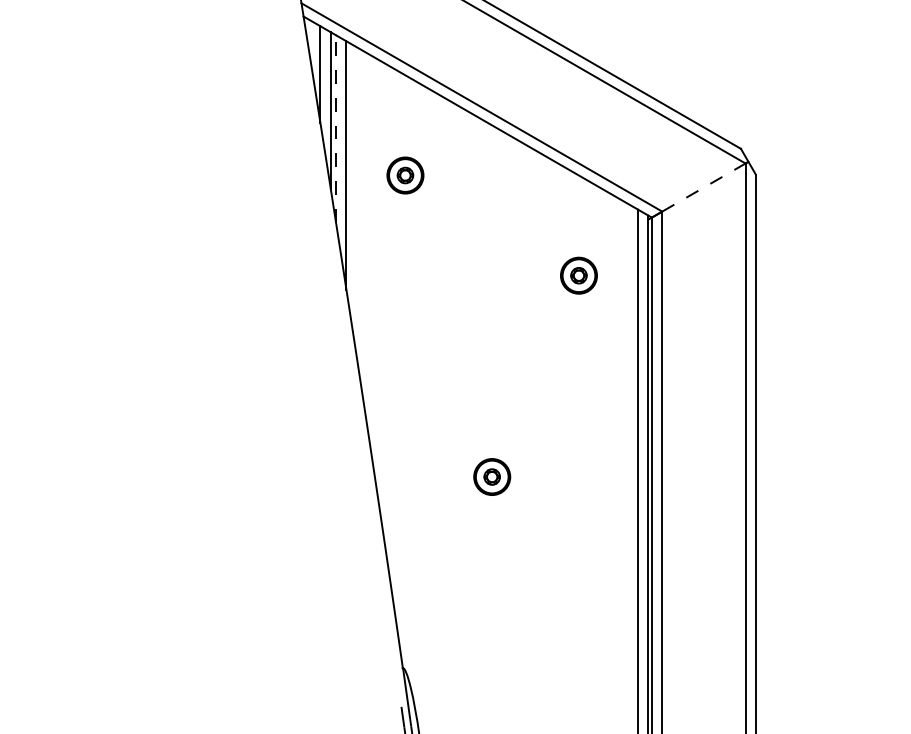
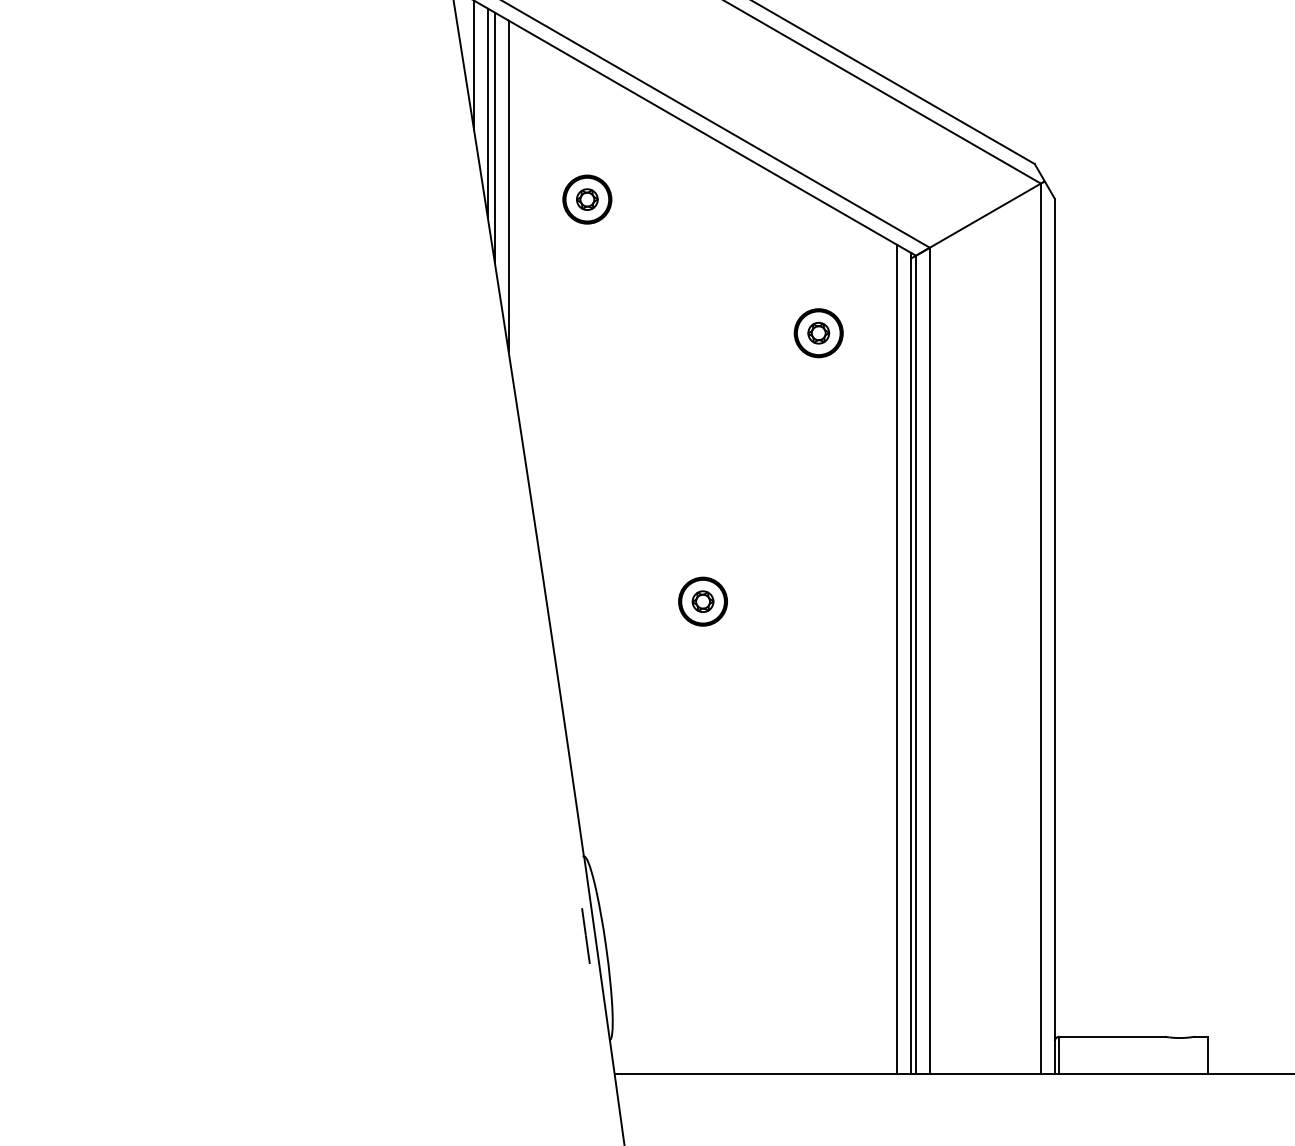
line: (335, 128) -> (494, 137), dashed -> solid
line: (704, 187) -> (985, 215), dashed -> solid

